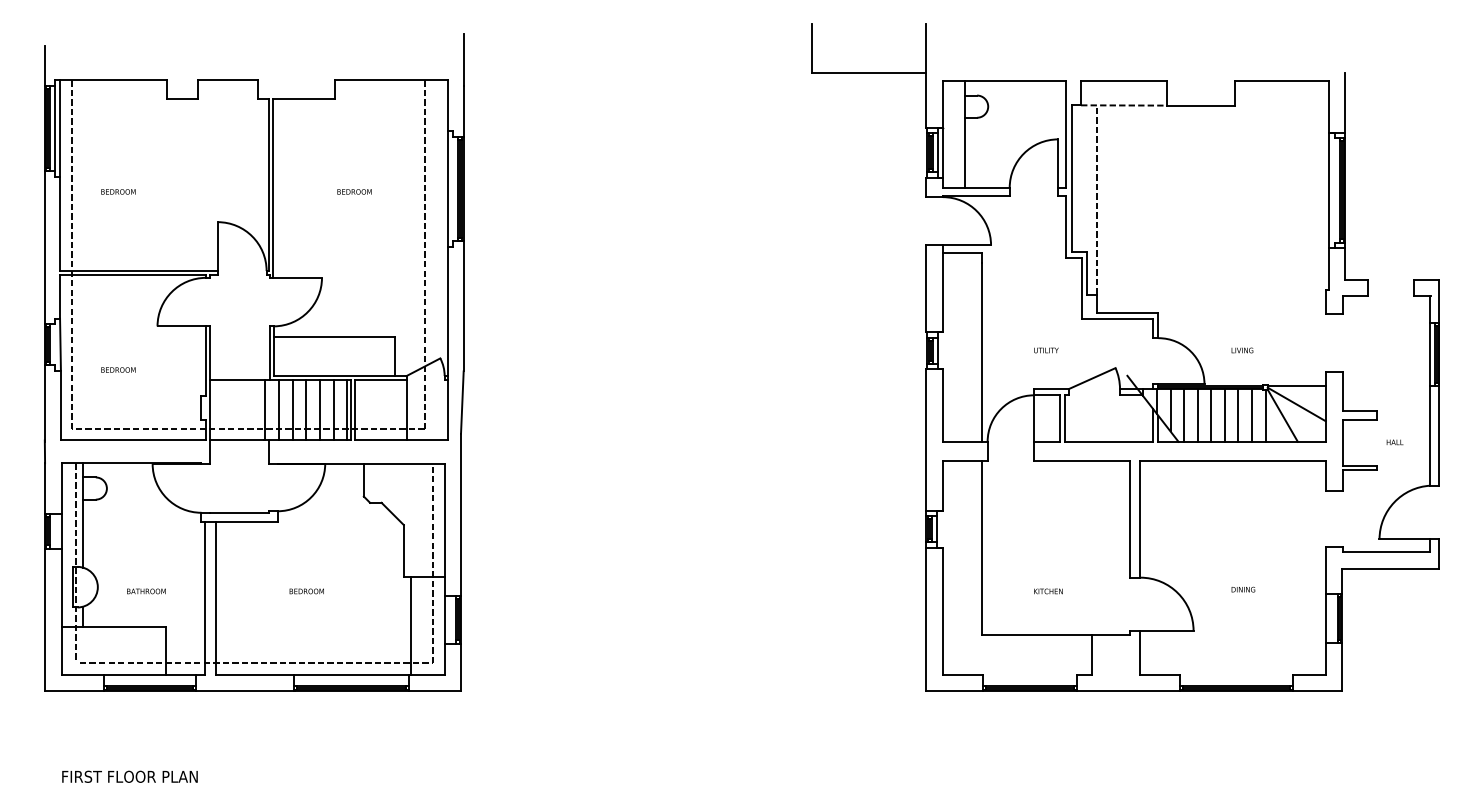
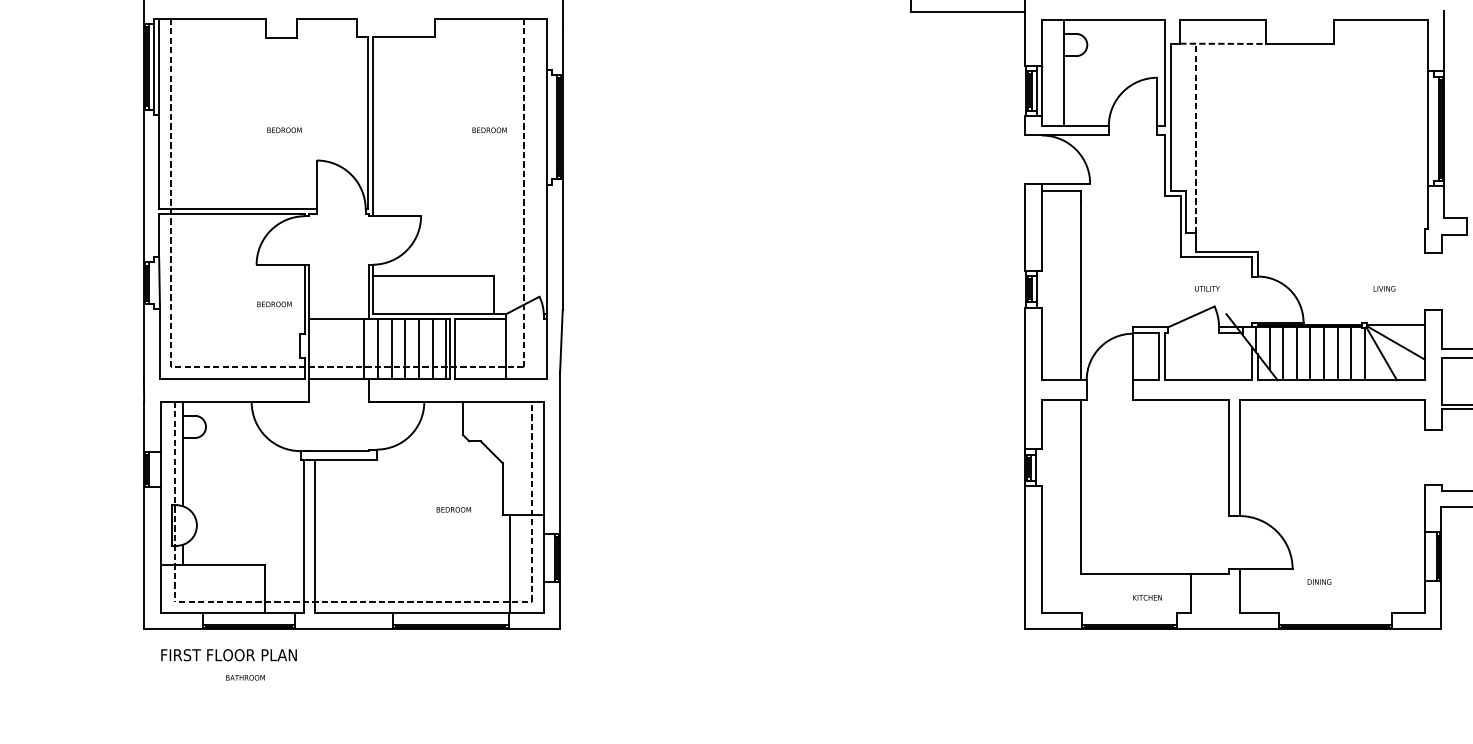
text: (118, 191) -> (284, 129), moved
text: (354, 191) -> (489, 129), moved
text: (1046, 350) -> (1207, 288), moved
text: (1242, 350) -> (1384, 288), moved
text: (118, 369) -> (274, 303), moved
text: (1243, 589) -> (1319, 581), moved
text: (146, 591) -> (245, 677), moved
text: (306, 591) -> (453, 509), moved
text: (1048, 591) -> (1147, 597), moved
text: (129, 776) -> (228, 654), moved

